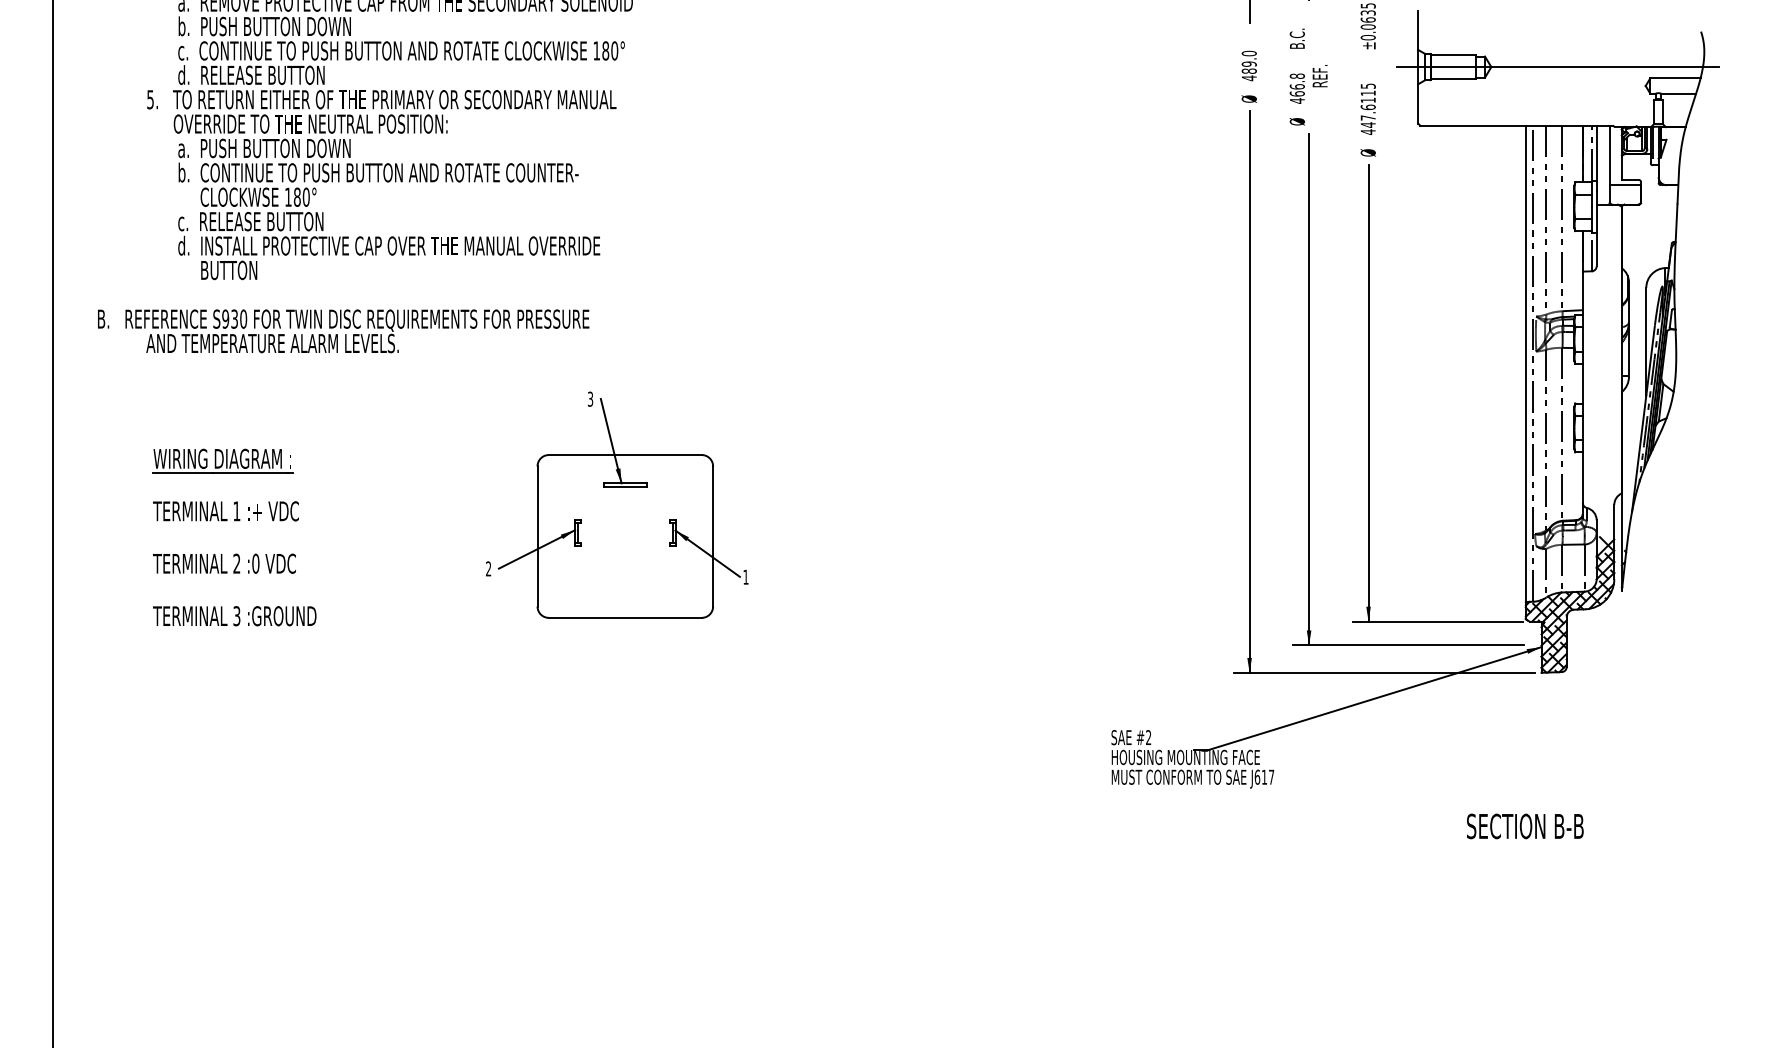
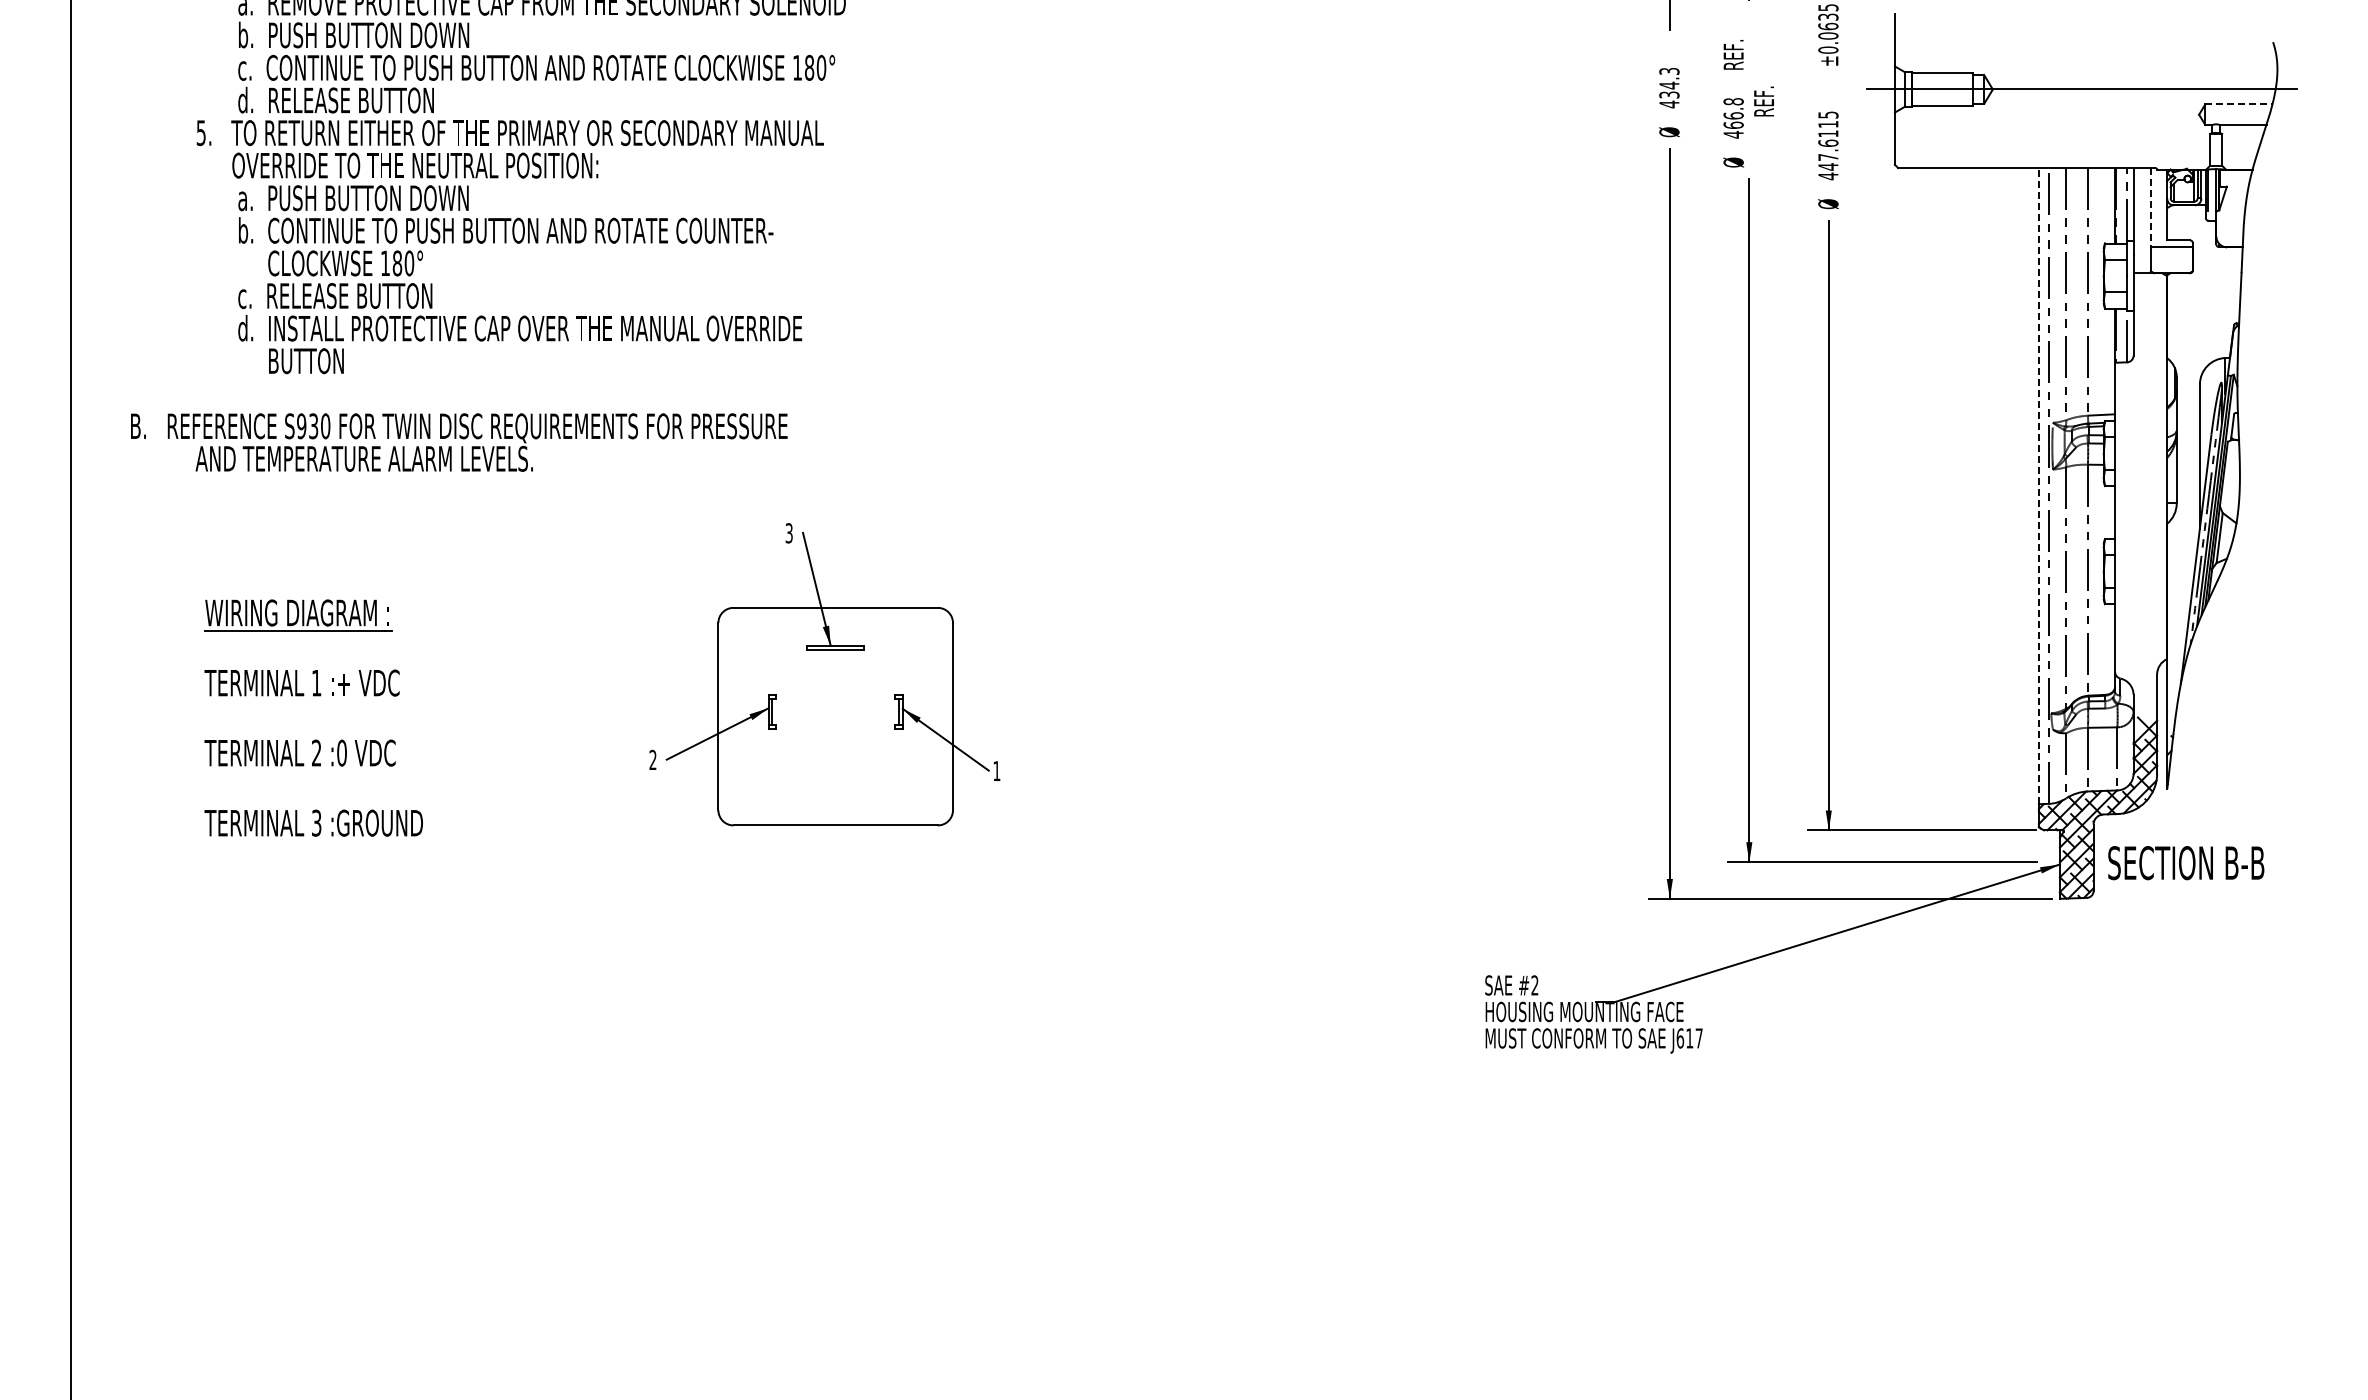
text: (1297, 40) -> (1733, 53), B.C. -> REF.
text: (1249, 61) -> (1669, 82), 489.0 -> 434.3
line: (1675, 78) -> (2238, 104), solid -> dashed
line: (1609, 155) -> (2150, 207), solid -> dashed
line: (1525, 363) -> (2038, 485), solid -> dashed
text: (1525, 826) -> (2186, 863), moved

